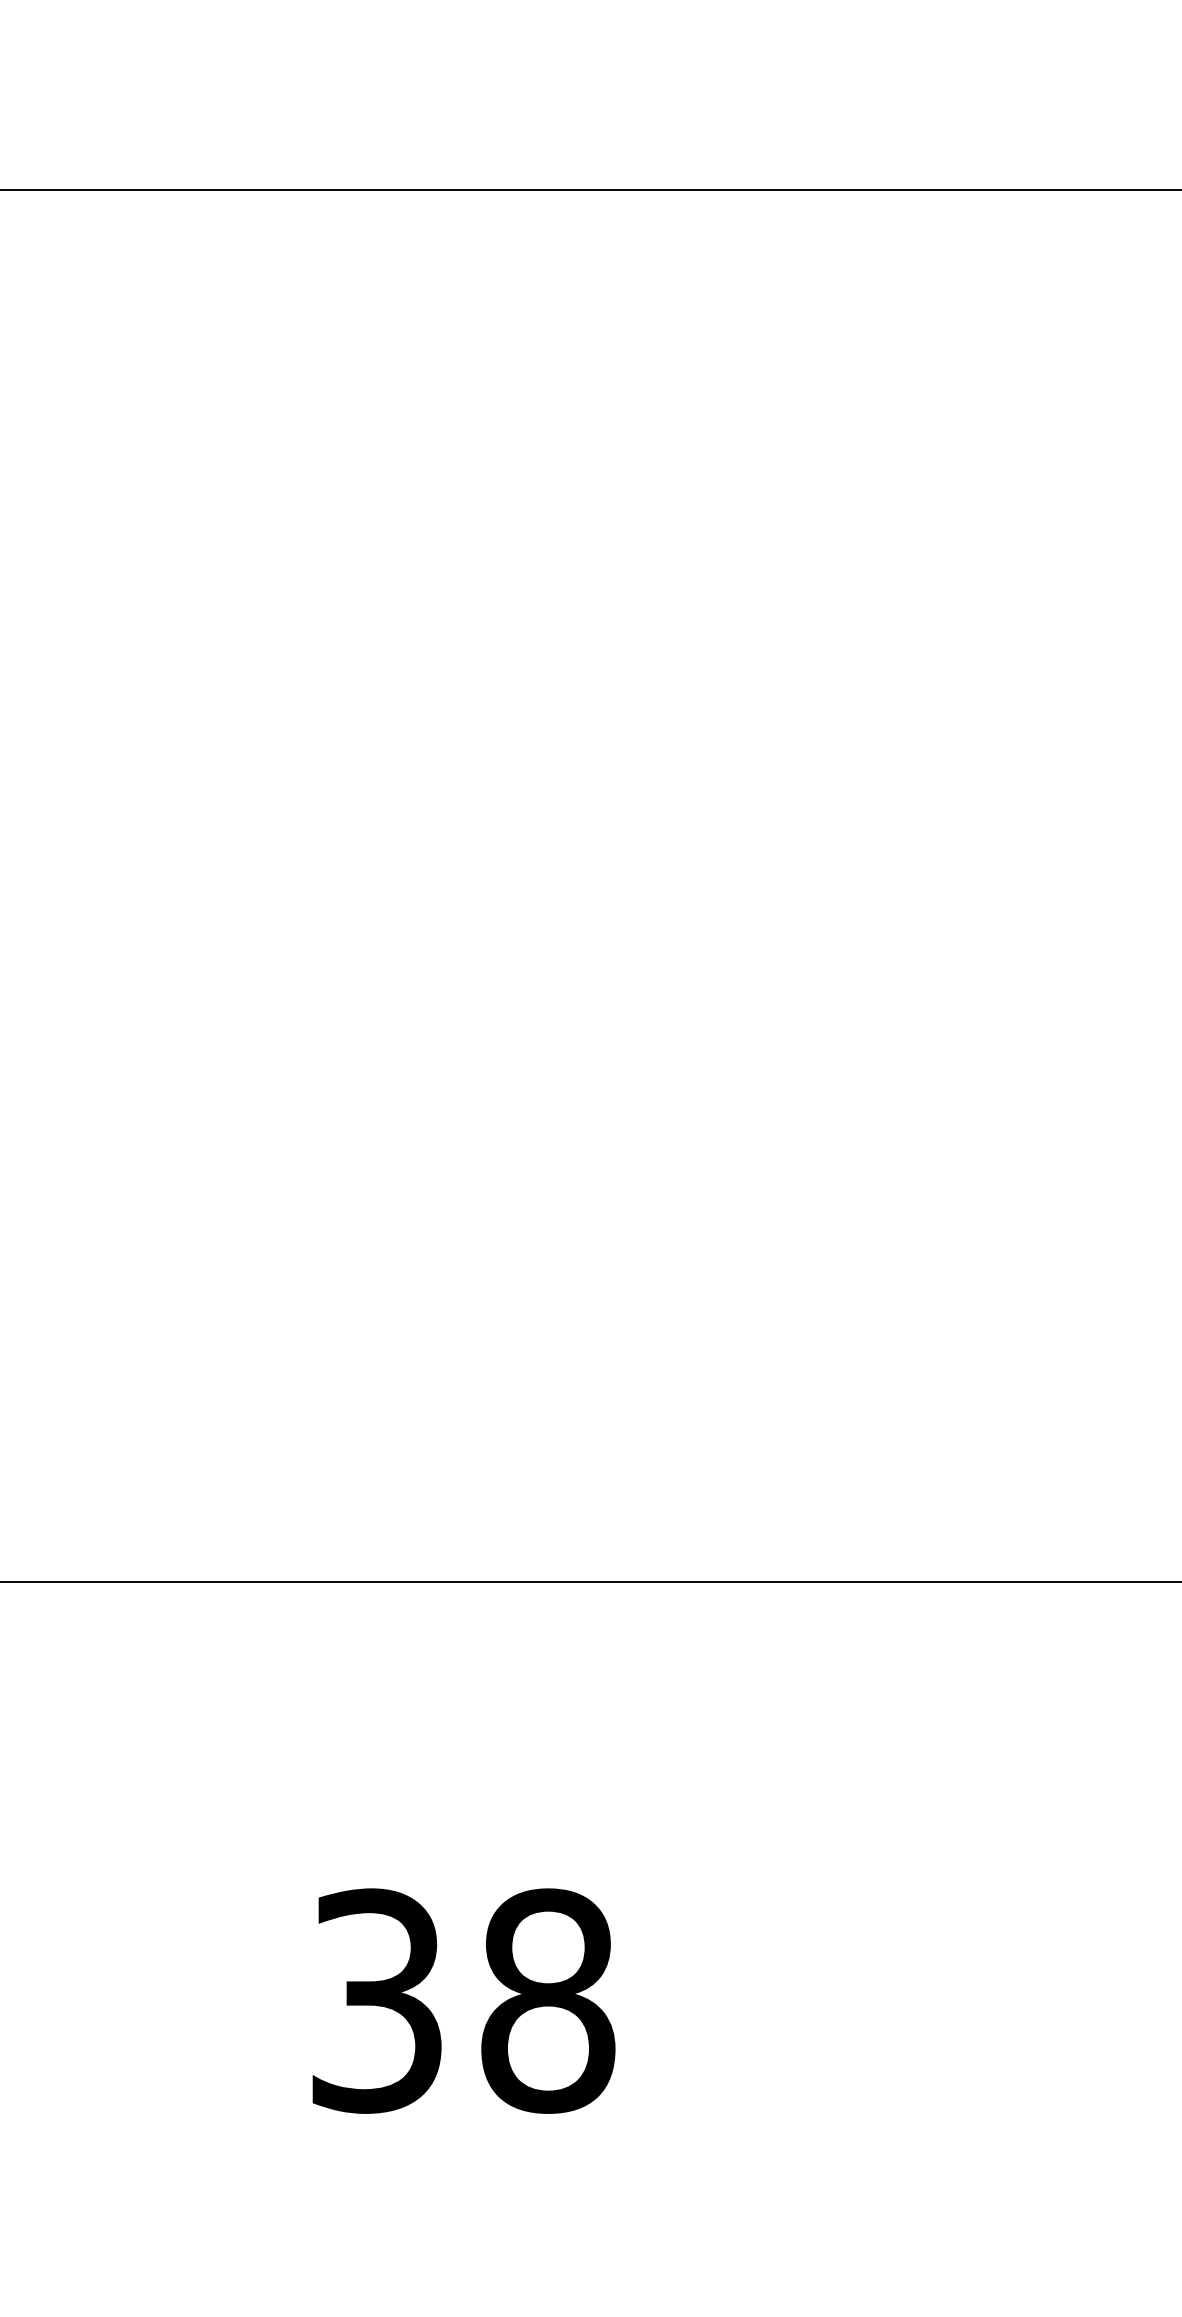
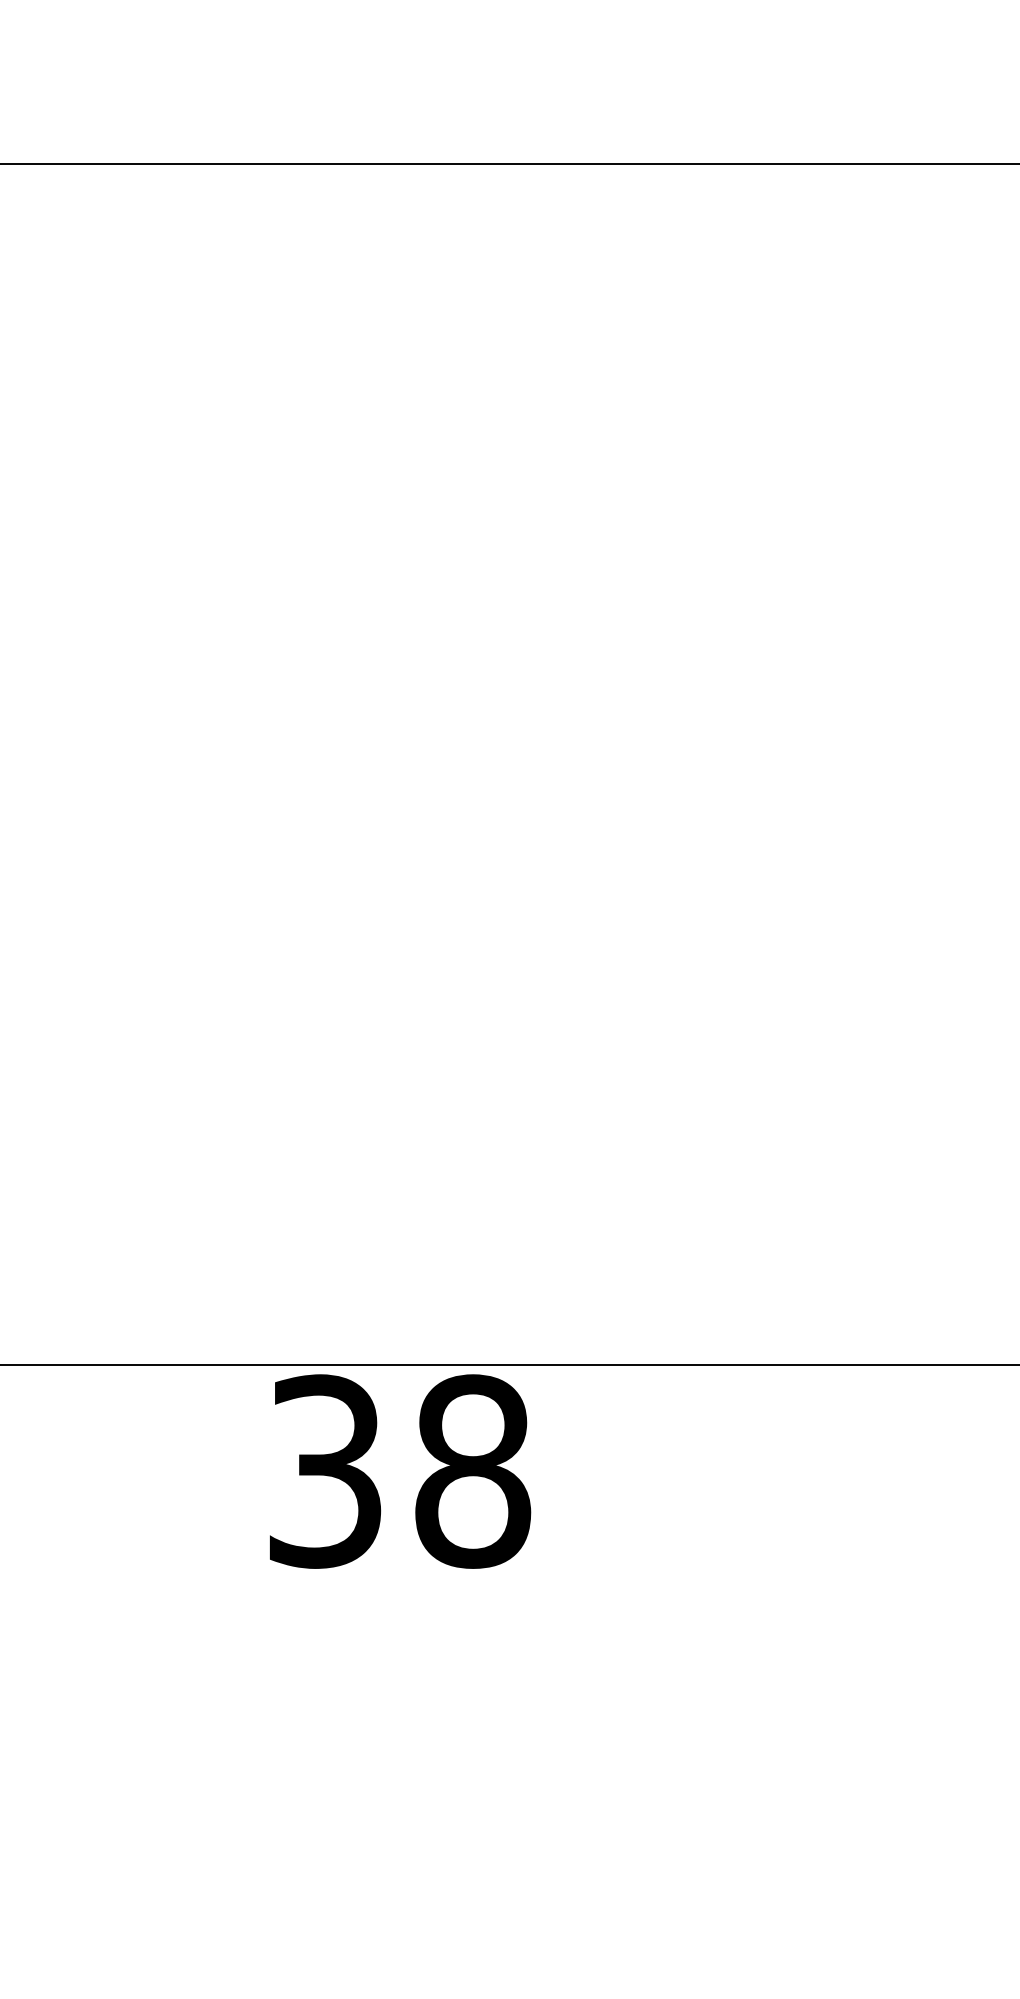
text: (464, 2001) -> (400, 1471), moved

